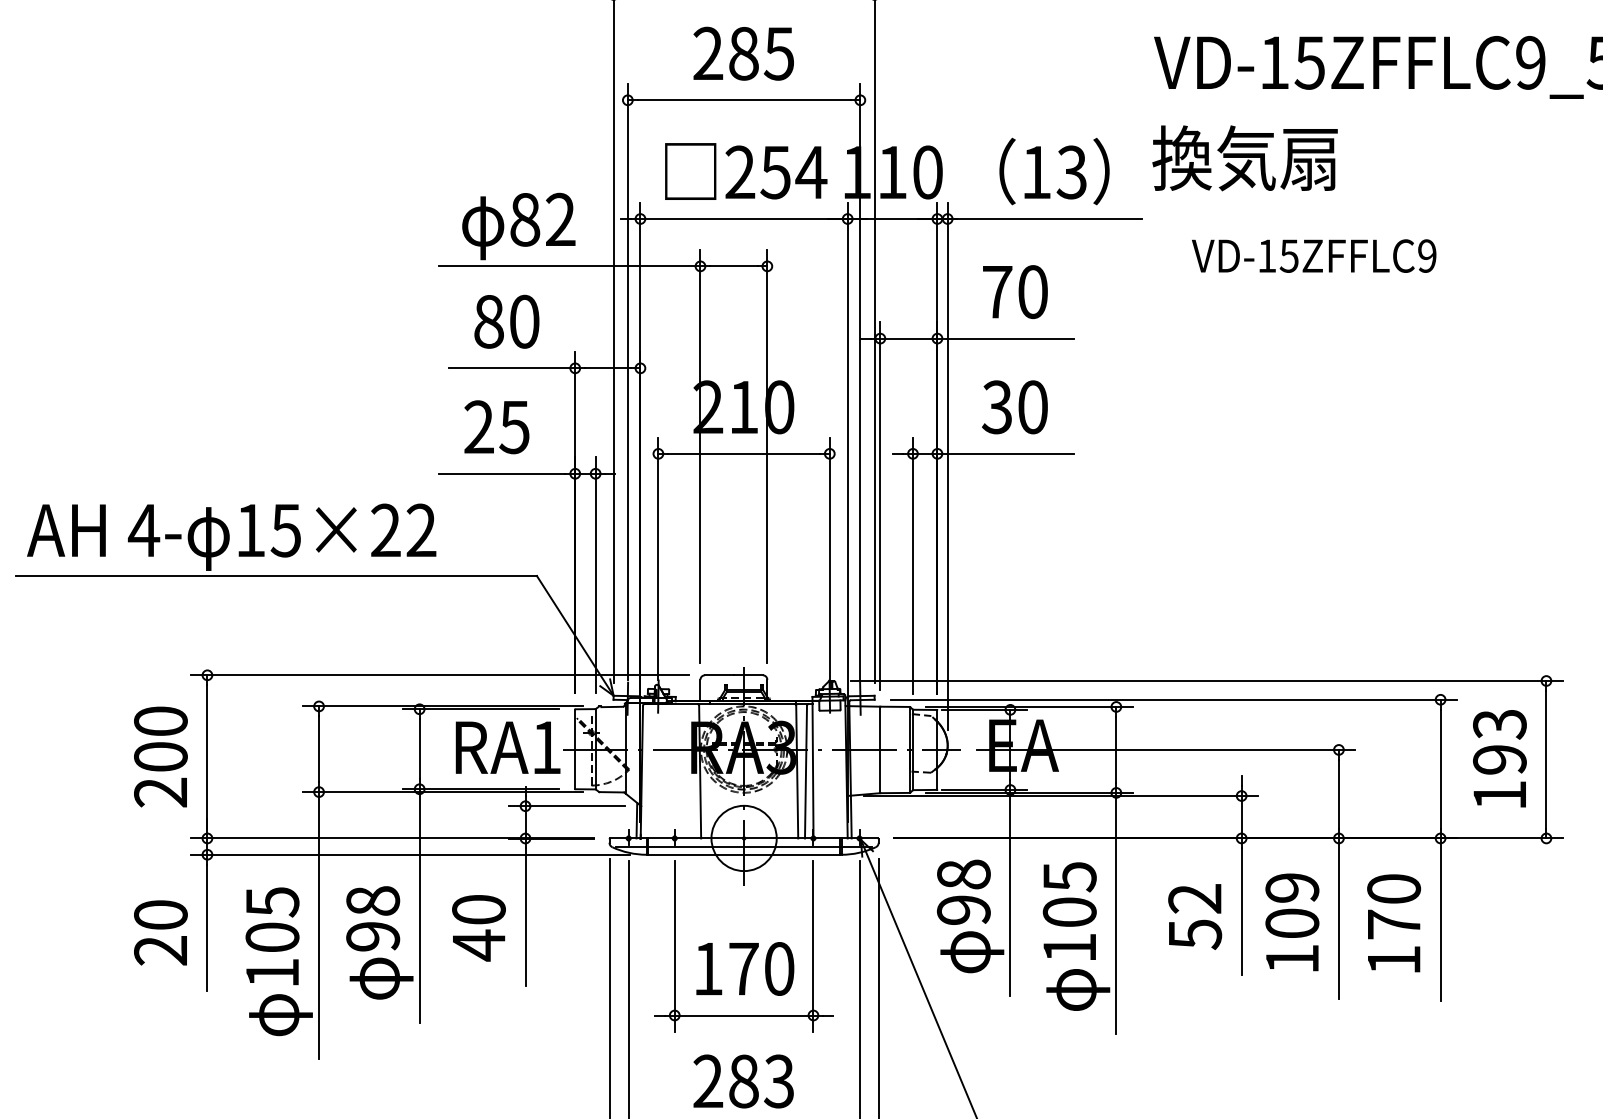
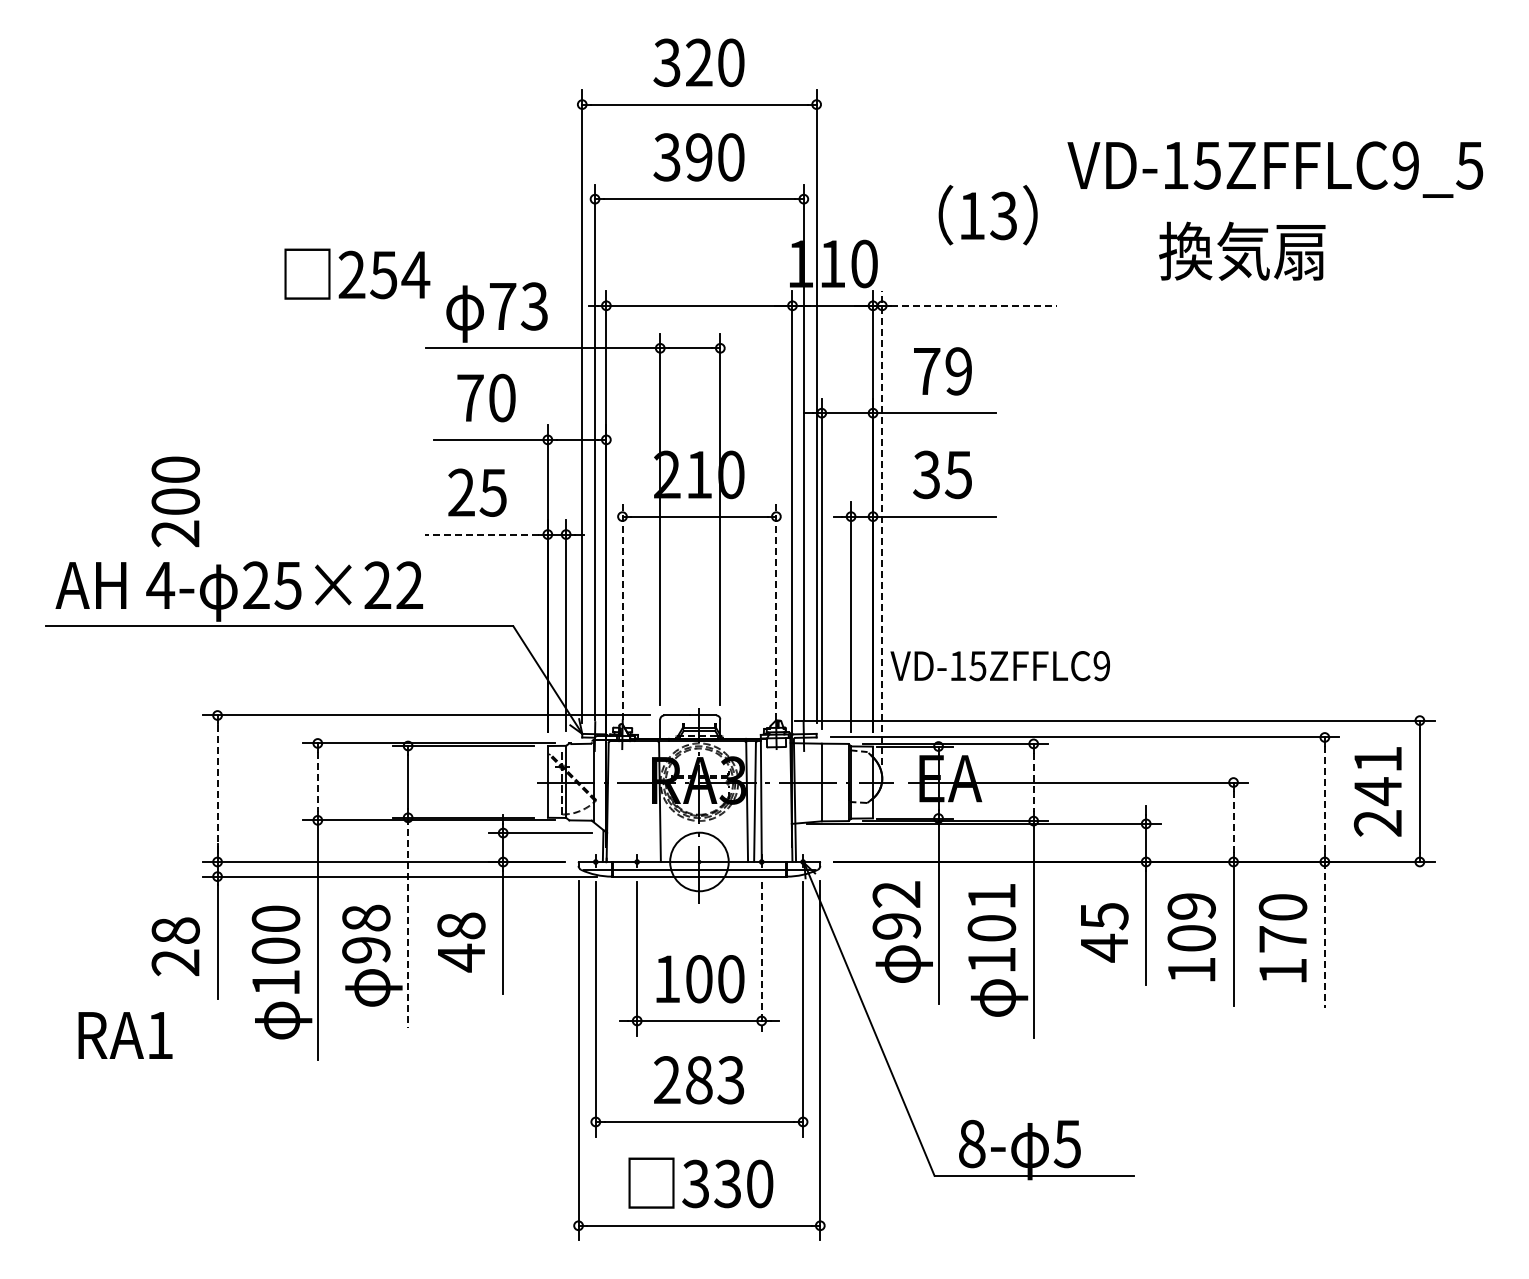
text: (743, 53) -> (698, 157), 285 -> 390
text: (1245, 157) -> (1242, 250), moved
text: (746, 170) -> (357, 273), moved
text: (1053, 171) -> (987, 215), moved
line: (1049, 218) -> (973, 305), solid -> dashed
text: (542, 219) -> (518, 306), 82 -> 73
text: (1313, 256) -> (999, 666), moved
text: (1032, 292) -> (958, 371), 70 -> 79
text: (489, 322) -> (470, 398), 80 -> 70
text: (1032, 406) -> (958, 474), 30 -> 35
line: (947, 467) -> (882, 528), solid -> dashed
line: (502, 473) -> (482, 534), solid -> dashed
text: (250, 529) -> (256, 584), 15×22 -> 25×22
line: (658, 559) -> (622, 611), solid -> dashed
line: (829, 559) -> (776, 611), solid -> dashed
text: (508, 747) -> (125, 1035), moved
line: (318, 748) -> (317, 781), solid -> dashed
line: (1116, 749) -> (1033, 782), solid -> dashed
text: (160, 756) -> (175, 501), moved
line: (207, 756) -> (217, 788), solid -> dashed
text: (1499, 759) -> (1377, 791), 193 -> 241
line: (1440, 769) -> (1324, 800), solid -> dashed
line: (1338, 794) -> (1233, 822), solid -> dashed
text: (963, 874) -> (896, 894), 98 -> 92
text: (1070, 876) -> (992, 896), 105 -> 101
text: (271, 901) -> (275, 918), 105 -> 100
line: (420, 905) -> (408, 922), solid -> dashed
text: (479, 909) -> (461, 925), 40 -> 48
text: (160, 914) -> (175, 930), 20 -> 28
text: (1195, 916) -> (1104, 932), 52 -> 45
line: (1440, 919) -> (1324, 934), solid -> dashed
line: (813, 945) -> (761, 958), solid -> dashed
text: (744, 969) -> (699, 979), 170 -> 100

